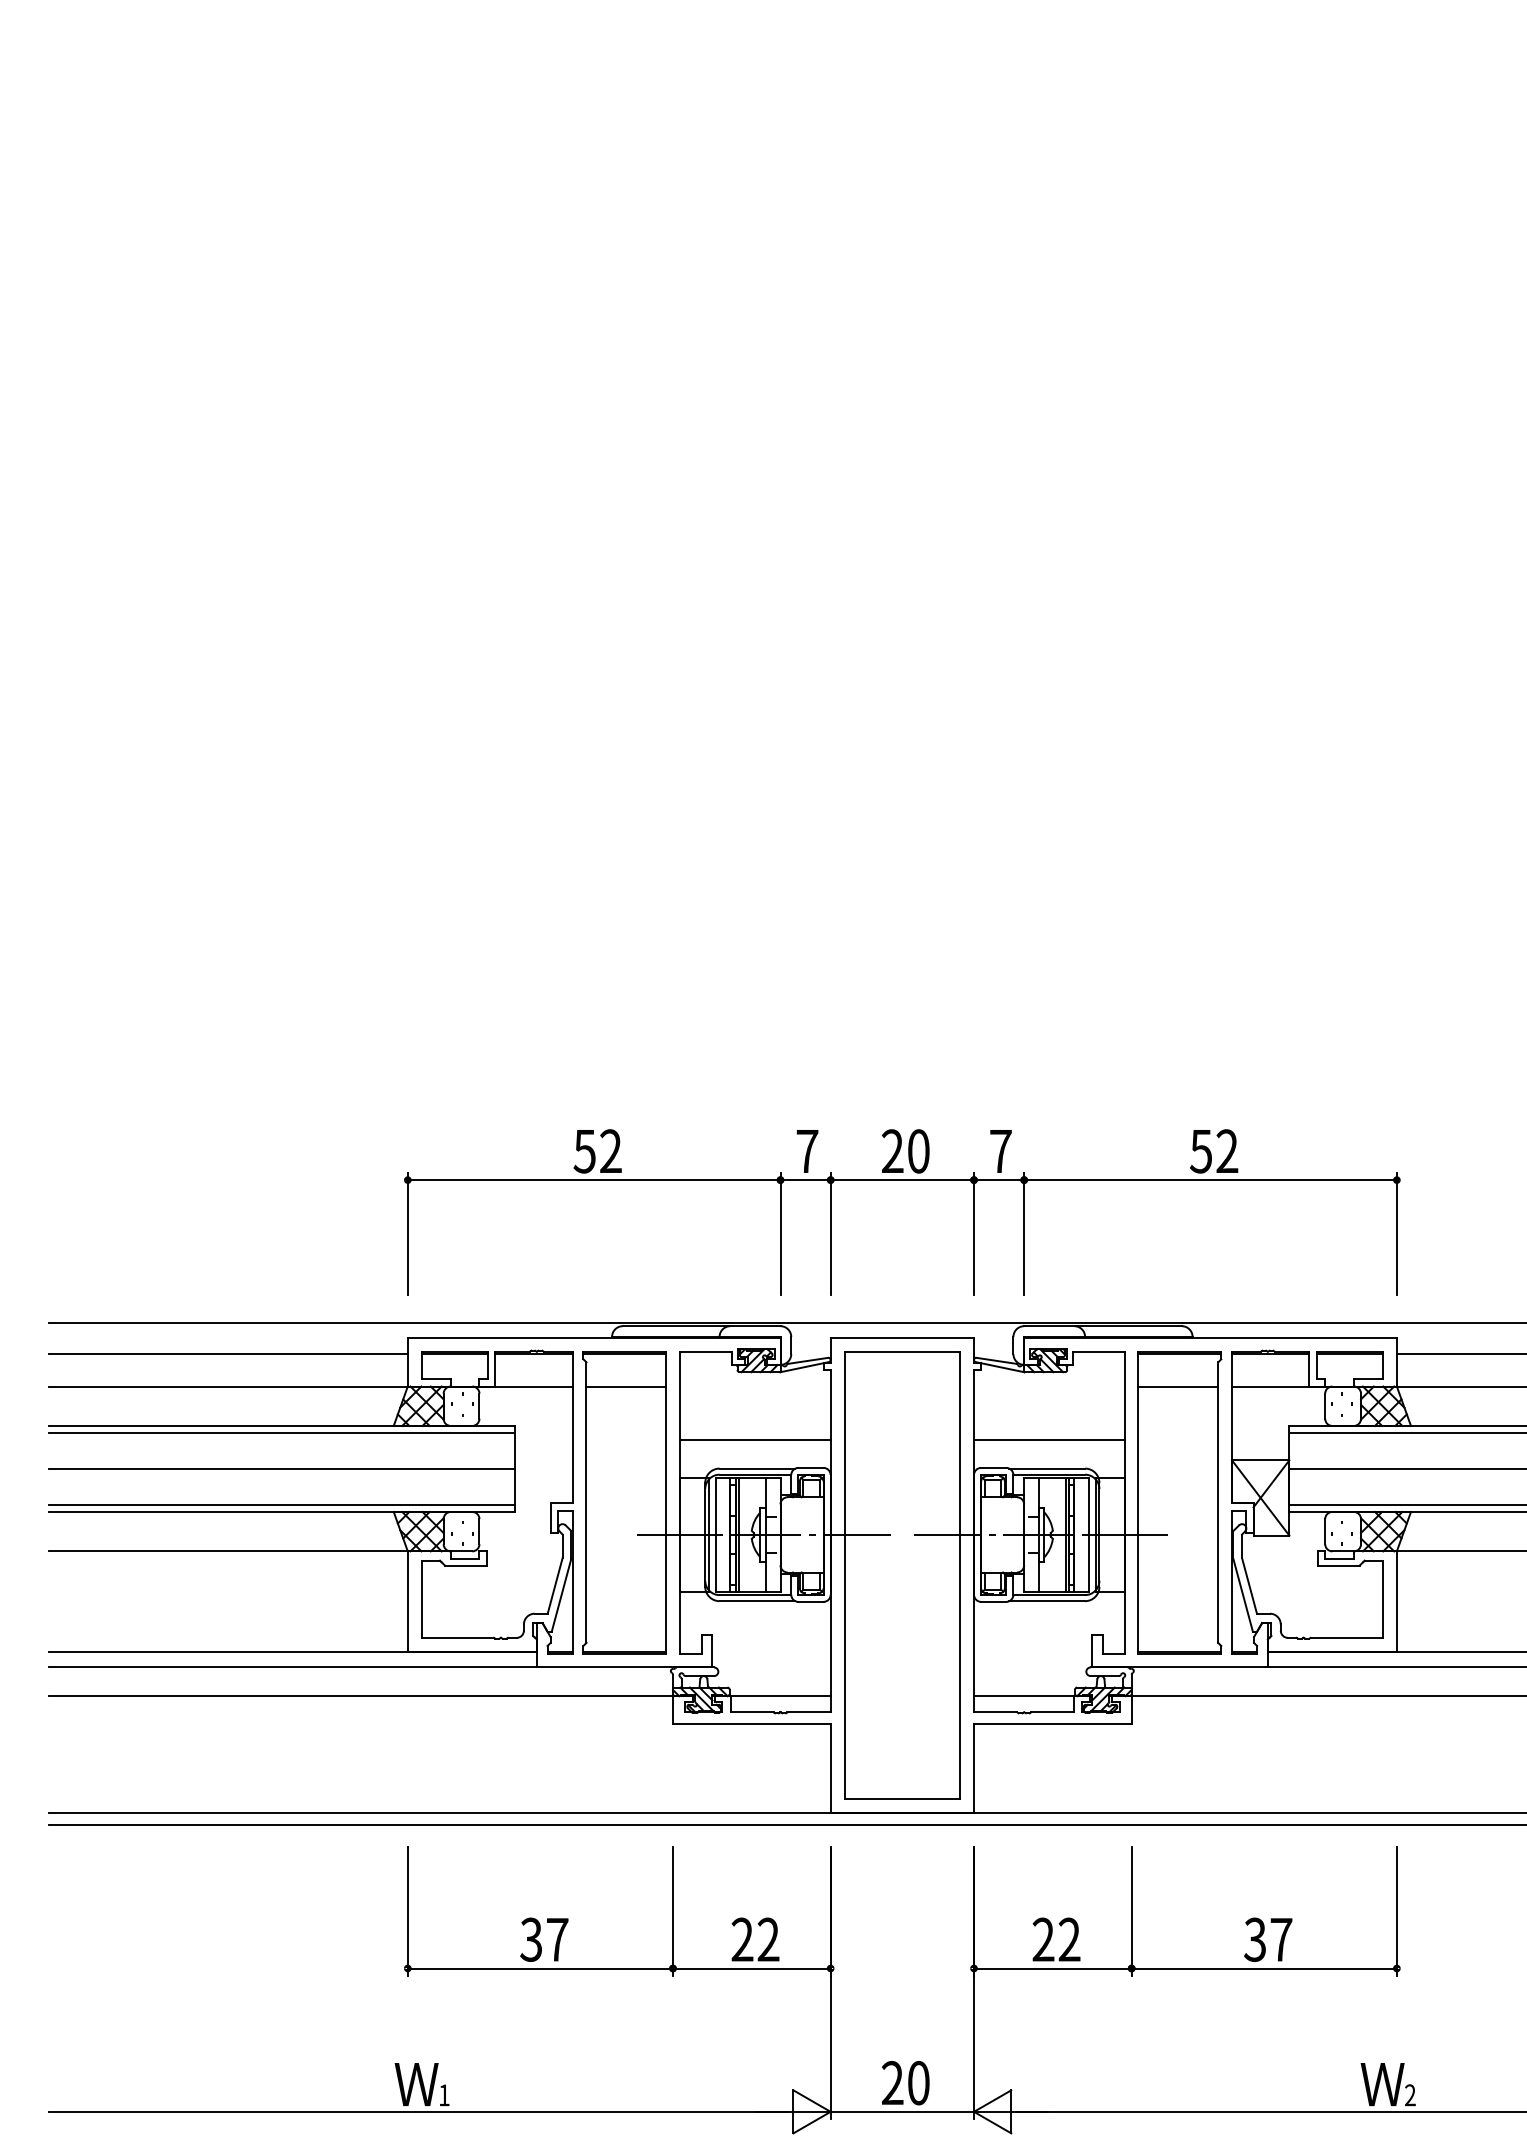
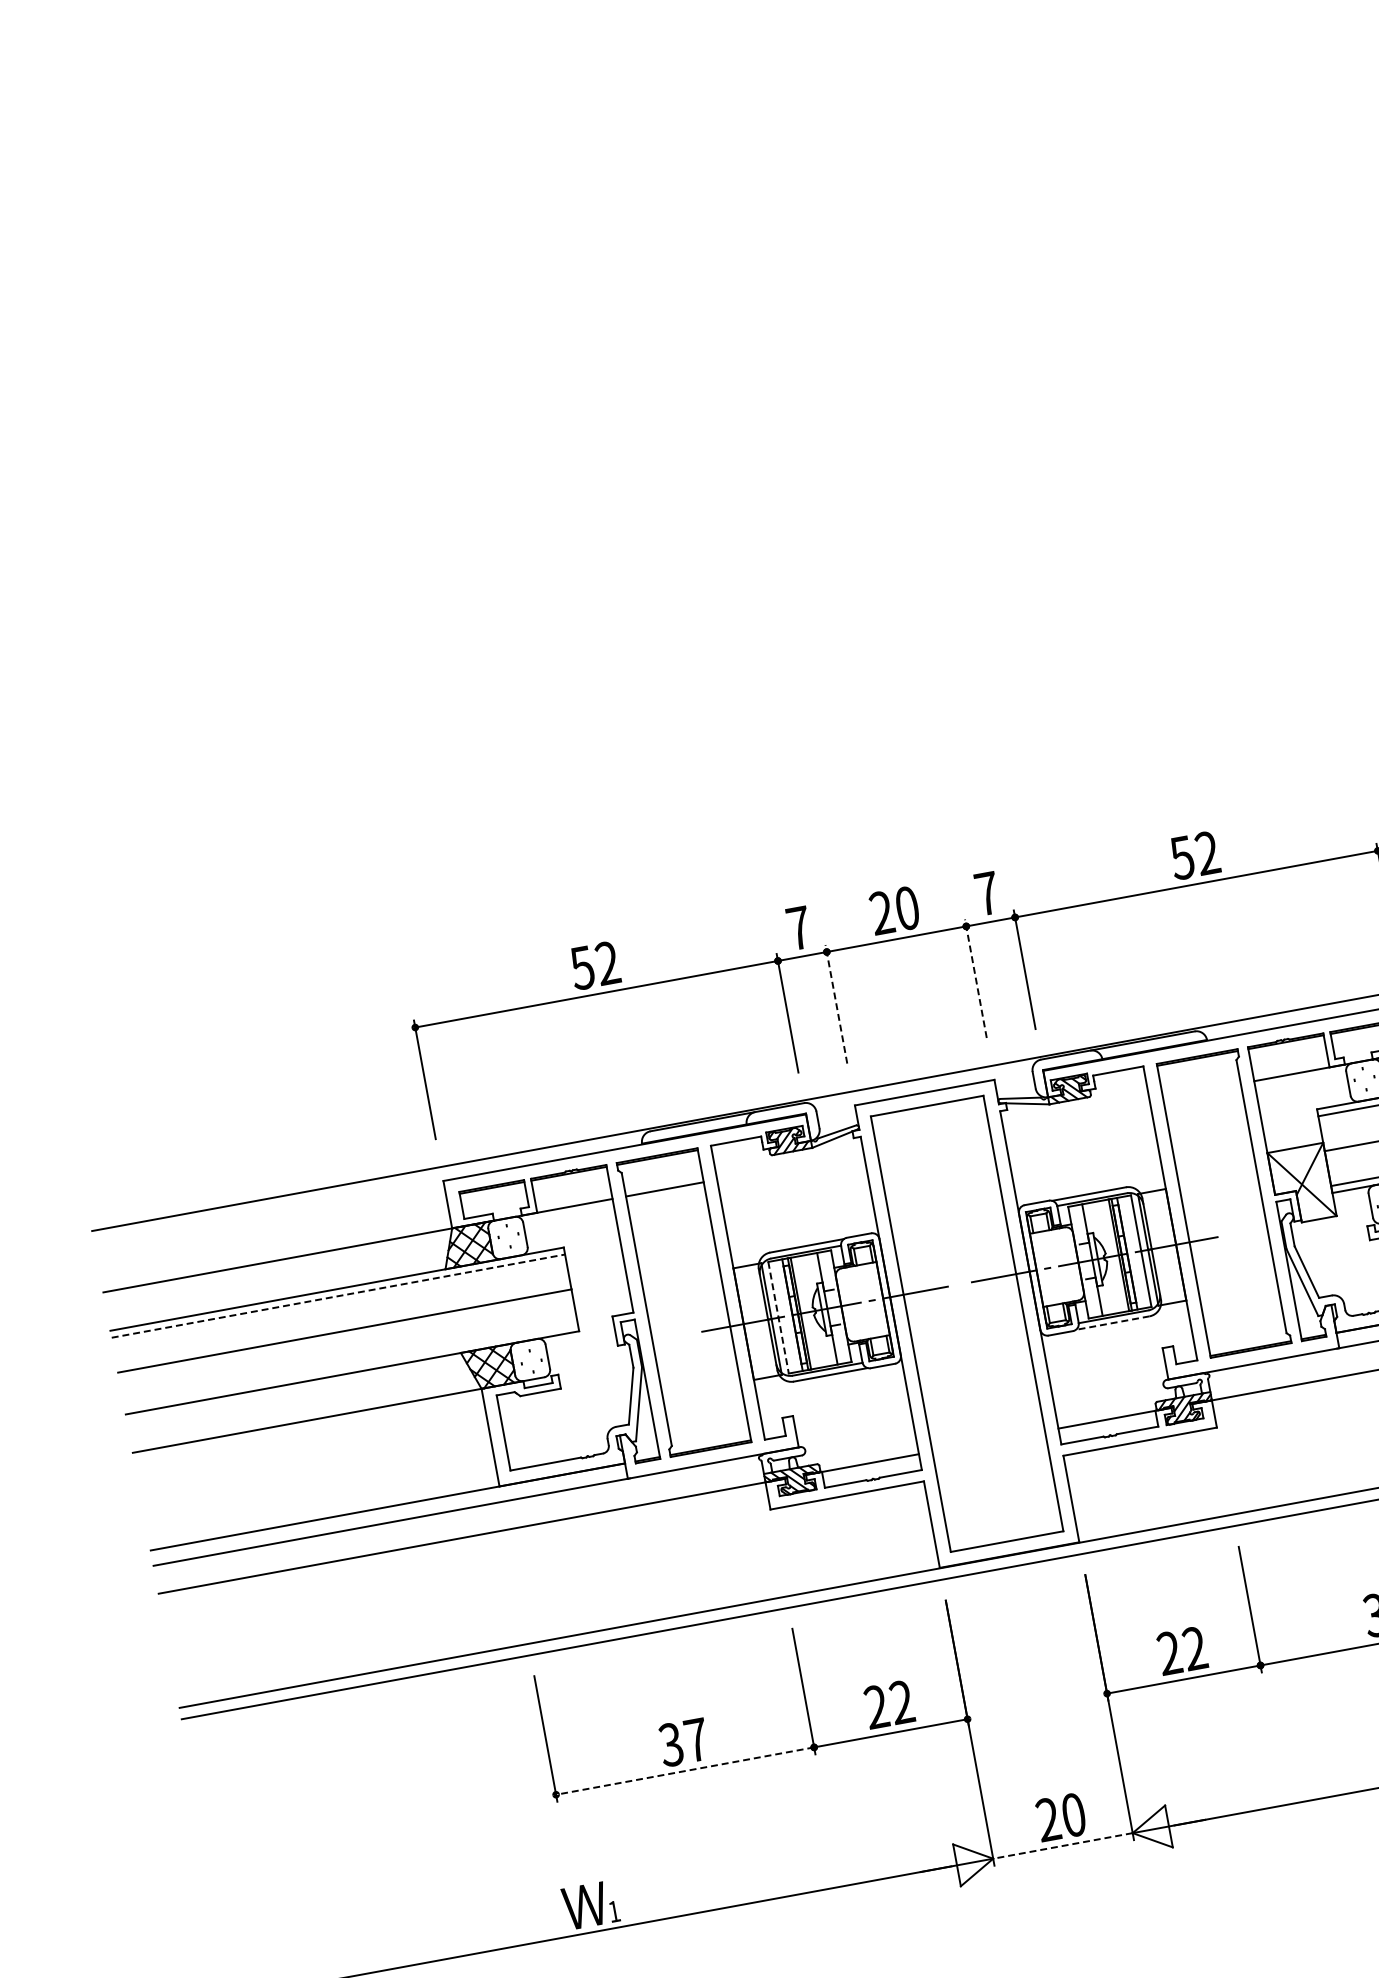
line: (830, 1233) -> (836, 1003), solid -> dashed
line: (974, 1233) -> (976, 978), solid -> dashed
line: (228, 1353) -> (271, 1228), removed
line: (1178, 1386) -> (1202, 1090), removed
line: (282, 1433) -> (338, 1296), solid -> dashed
line: (755, 1439) -> (799, 1217), removed
line: (1049, 1439) -> (1086, 1165), removed
line: (282, 1504) -> (351, 1365), removed
line: (715, 1535) -> (778, 1318), solid -> dashed
line: (1047, 1601) -> (1113, 1323), solid -> dashed
line: (540, 1968) -> (685, 1771), solid -> dashed
line: (902, 2111) -> (1063, 1845), solid -> dashed

